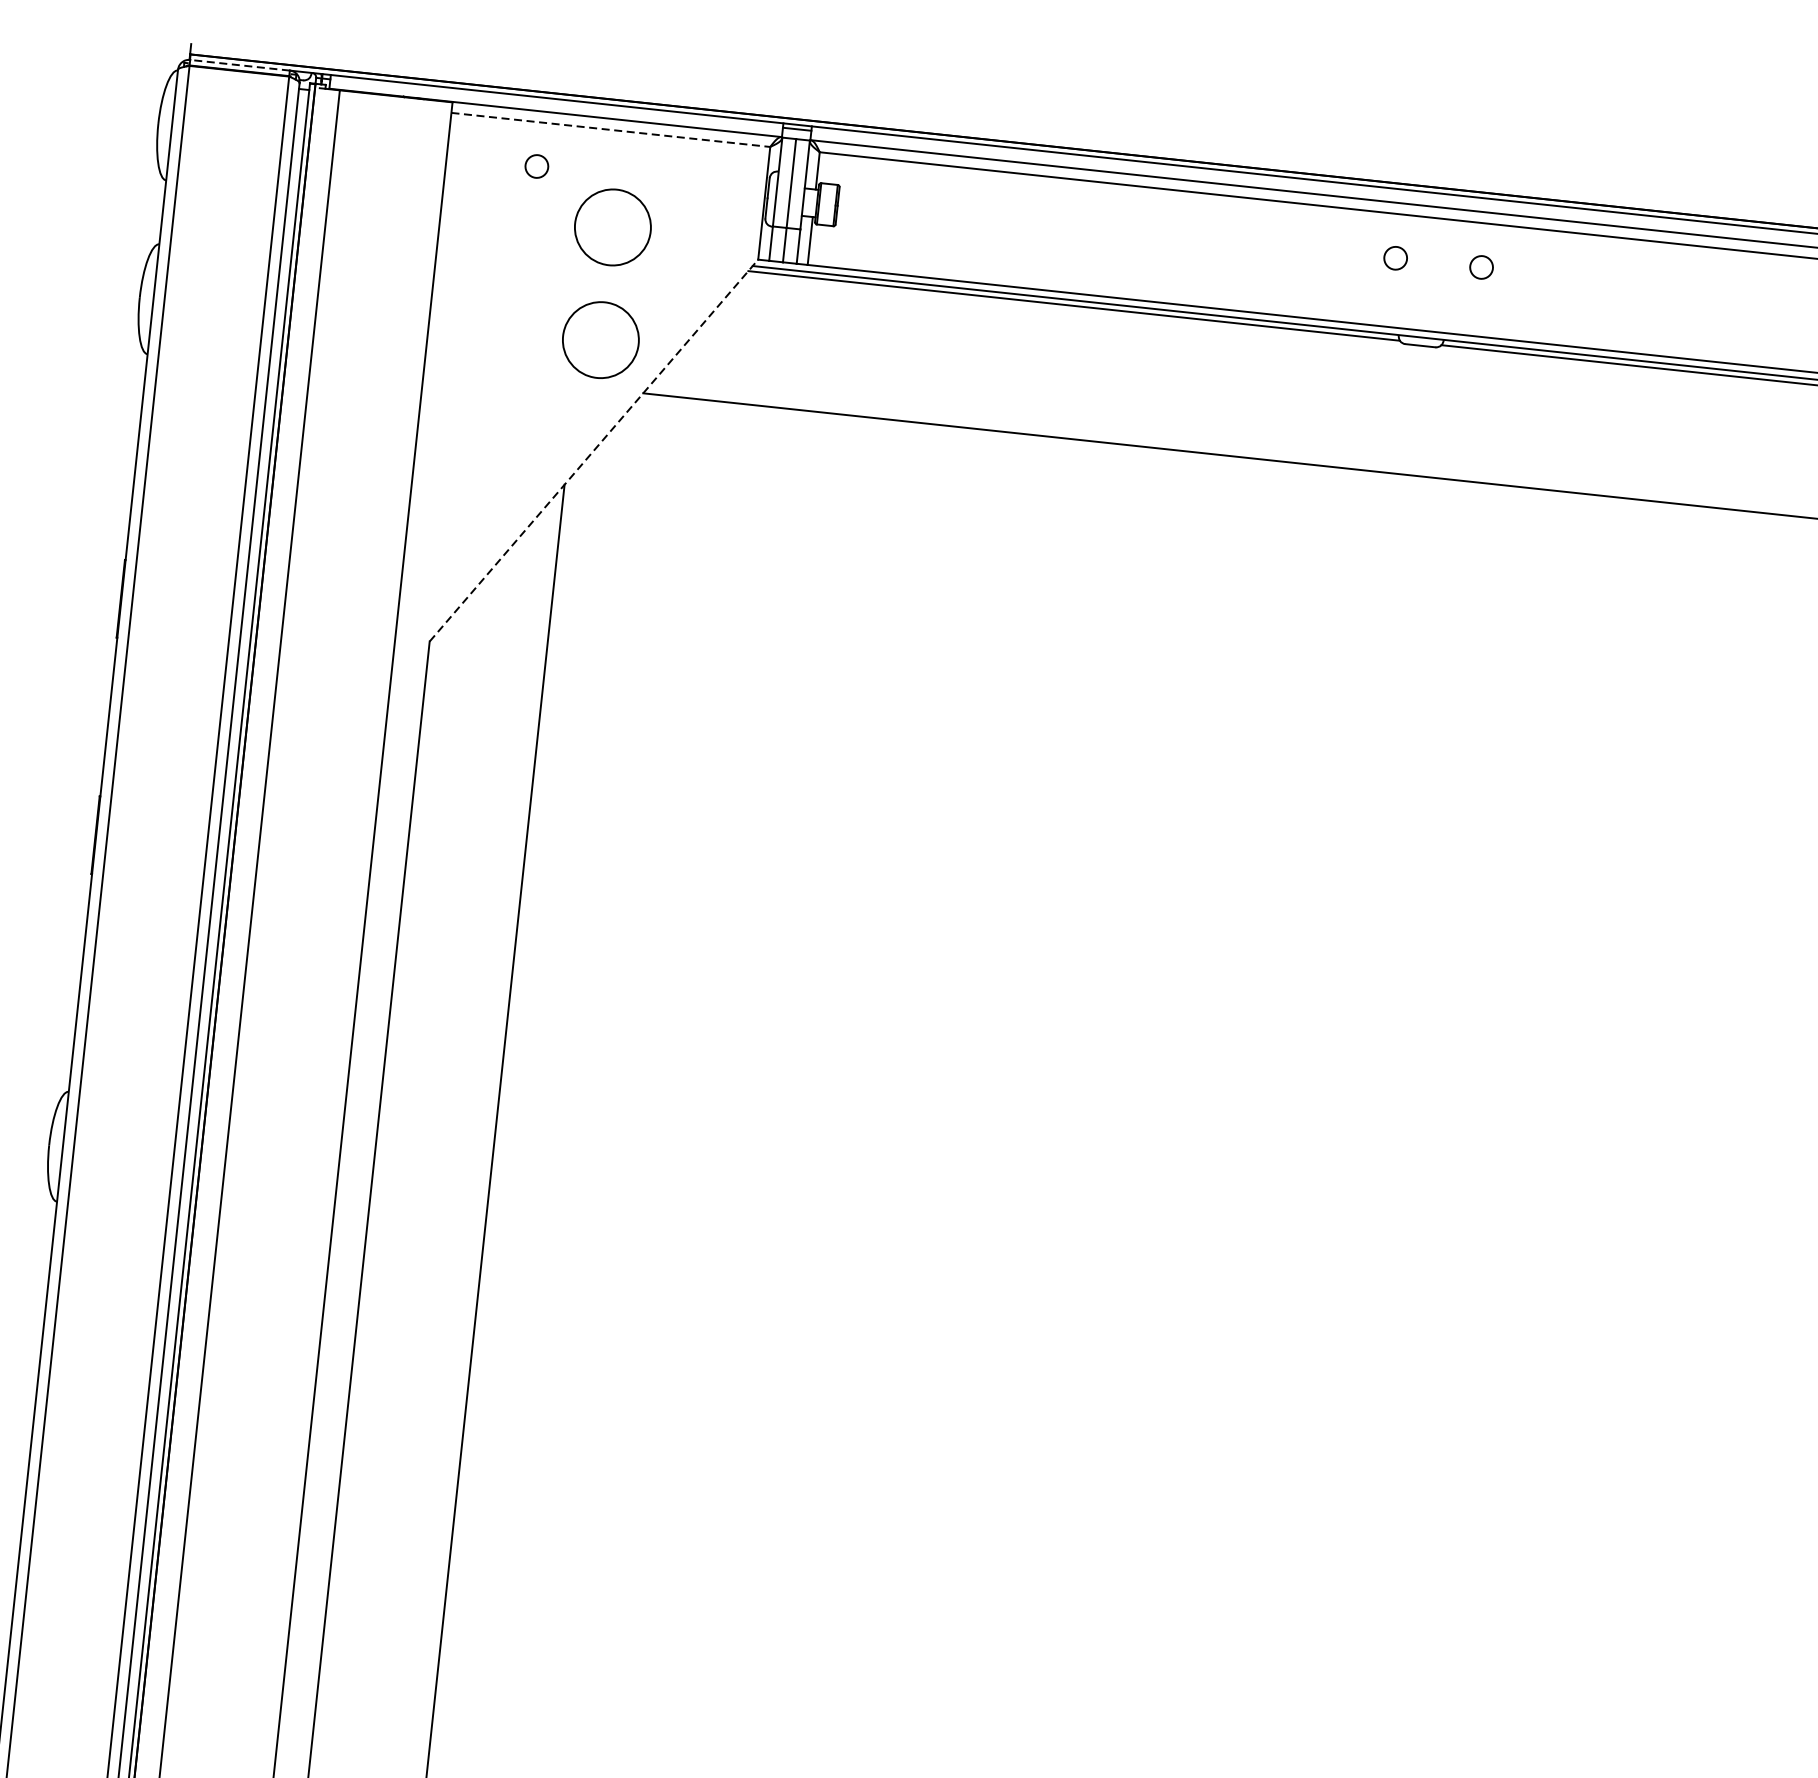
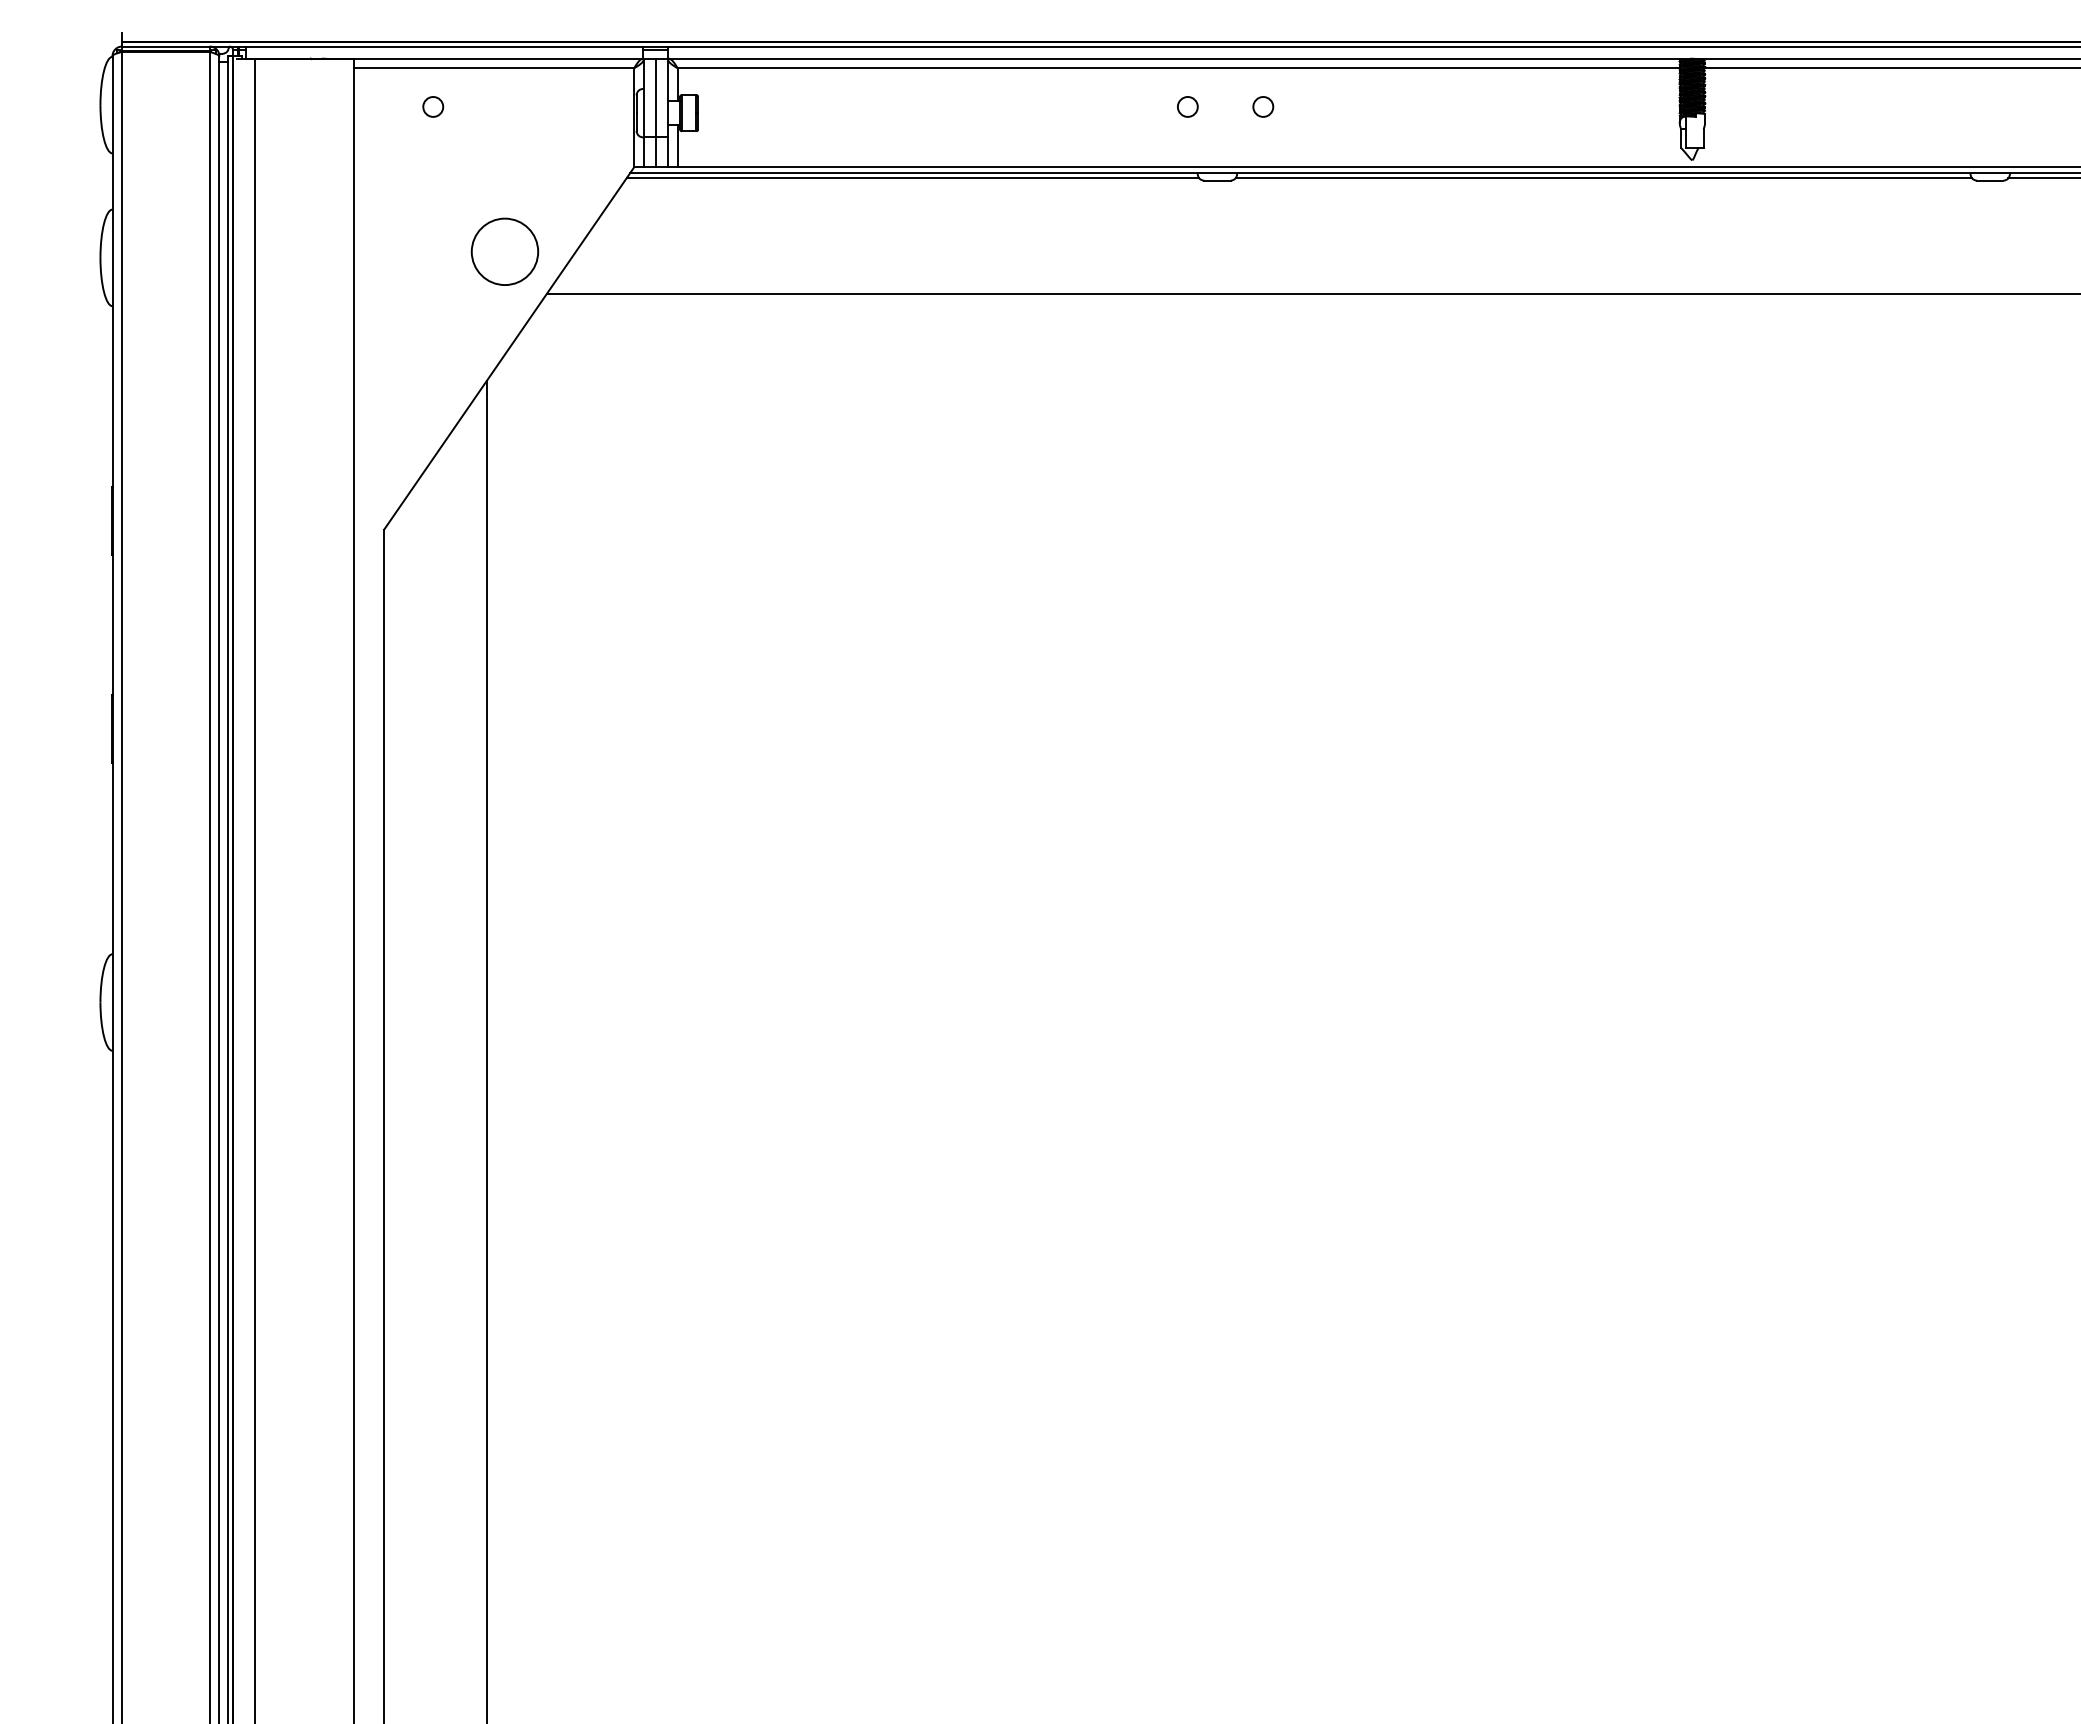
line: (239, 65) -> (165, 46), dashed -> solid
line: (611, 130) -> (494, 68), dashed -> solid
circle: (612, 227) -> (504, 152), removed
line: (594, 450) -> (509, 348), dashed -> solid

